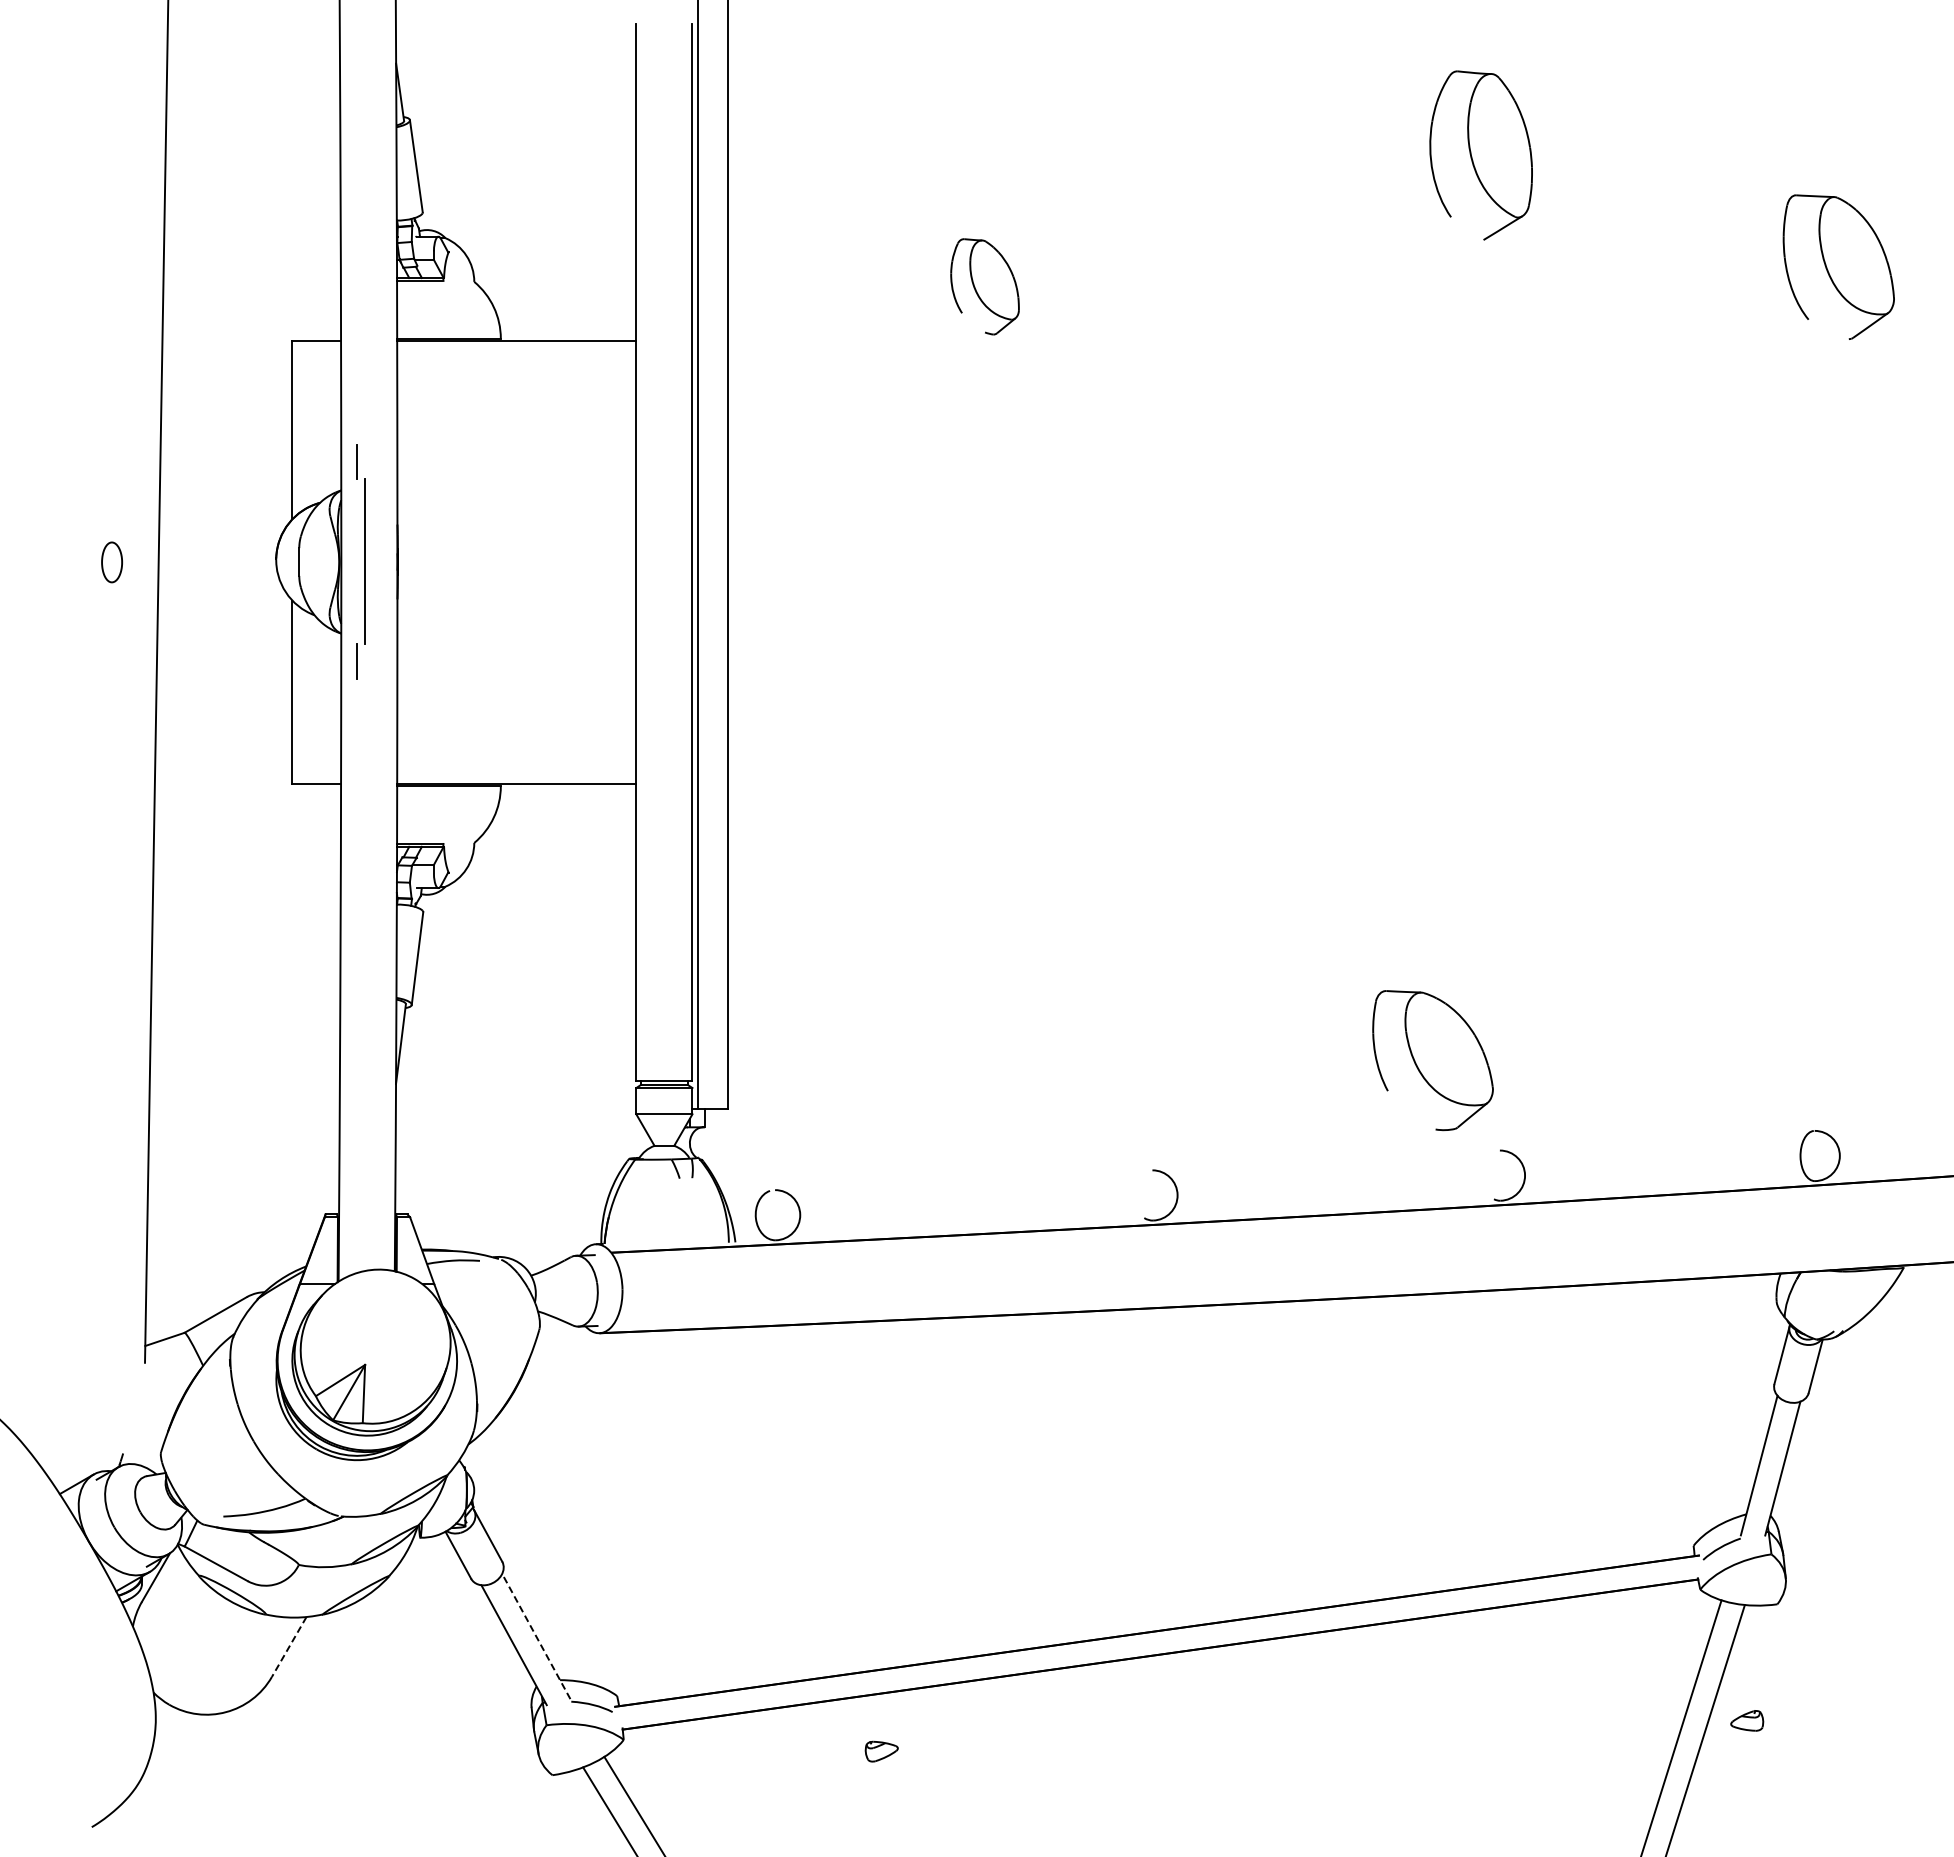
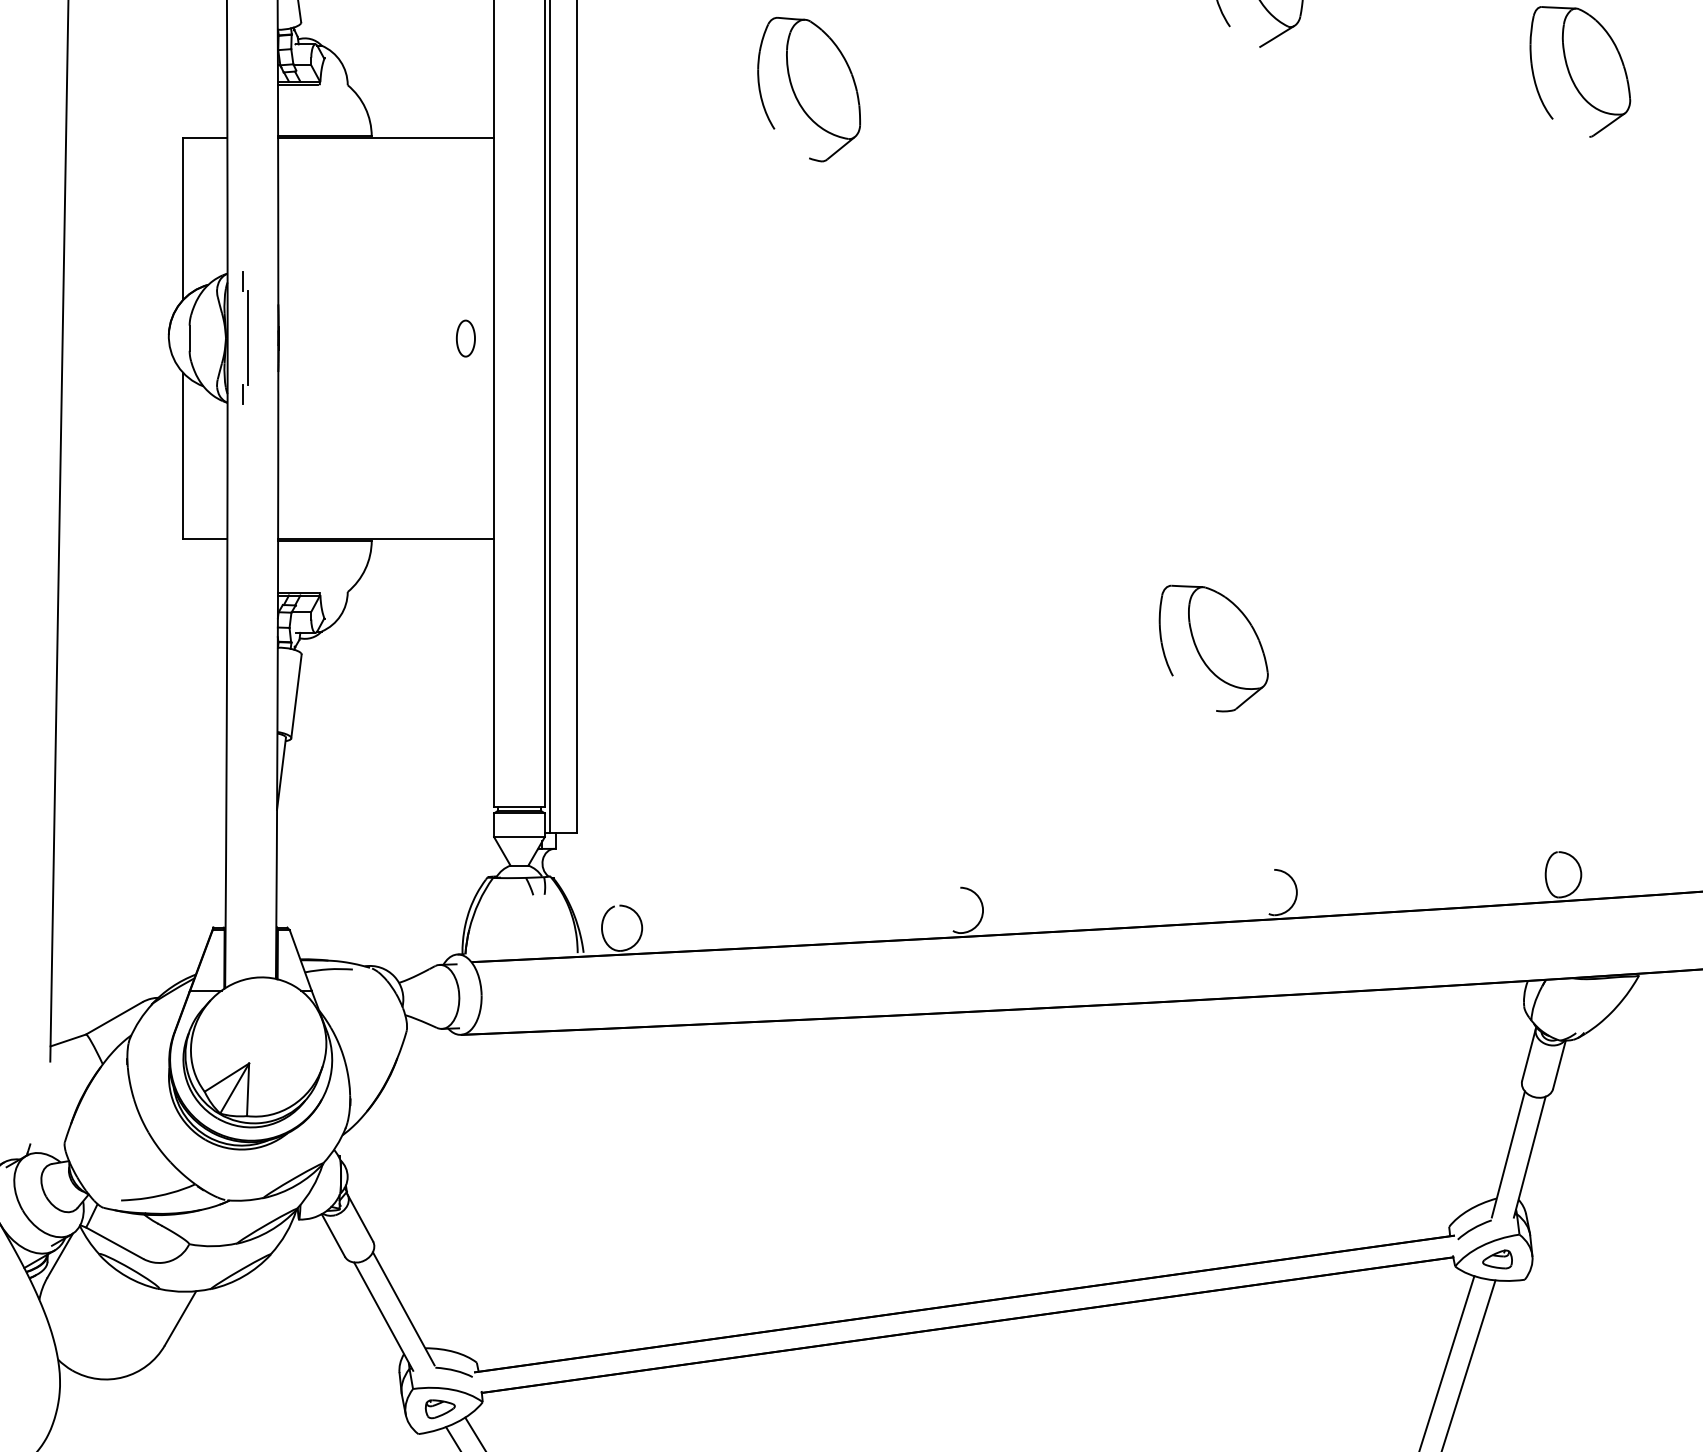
part: (984, 286) -> (808, 89), size x1.67
part: (361, 561) -> (245, 337), size x0.62
part: (111, 562) -> (465, 338), moved
part: (1432, 1060) -> (1213, 648), moved
line: (536, 1636) -> (403, 1308), dashed -> solid
line: (289, 1647) -> (180, 1318), dashed -> solid
part: (1747, 1720) -> (1497, 1259), moved
part: (881, 1751) -> (440, 1409), moved

